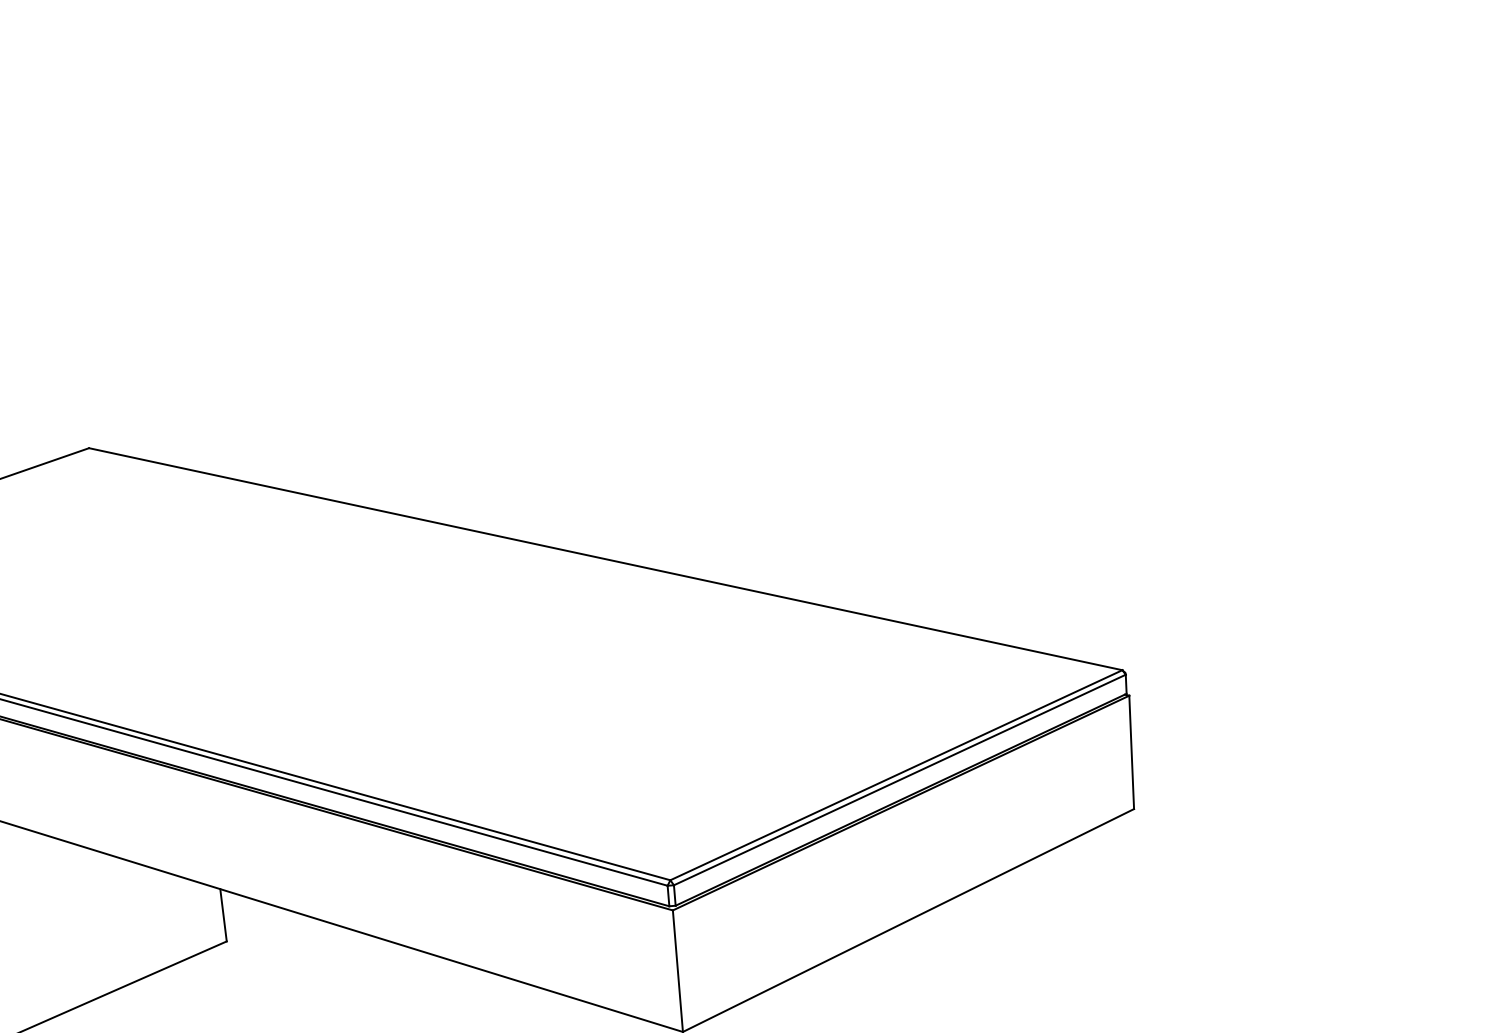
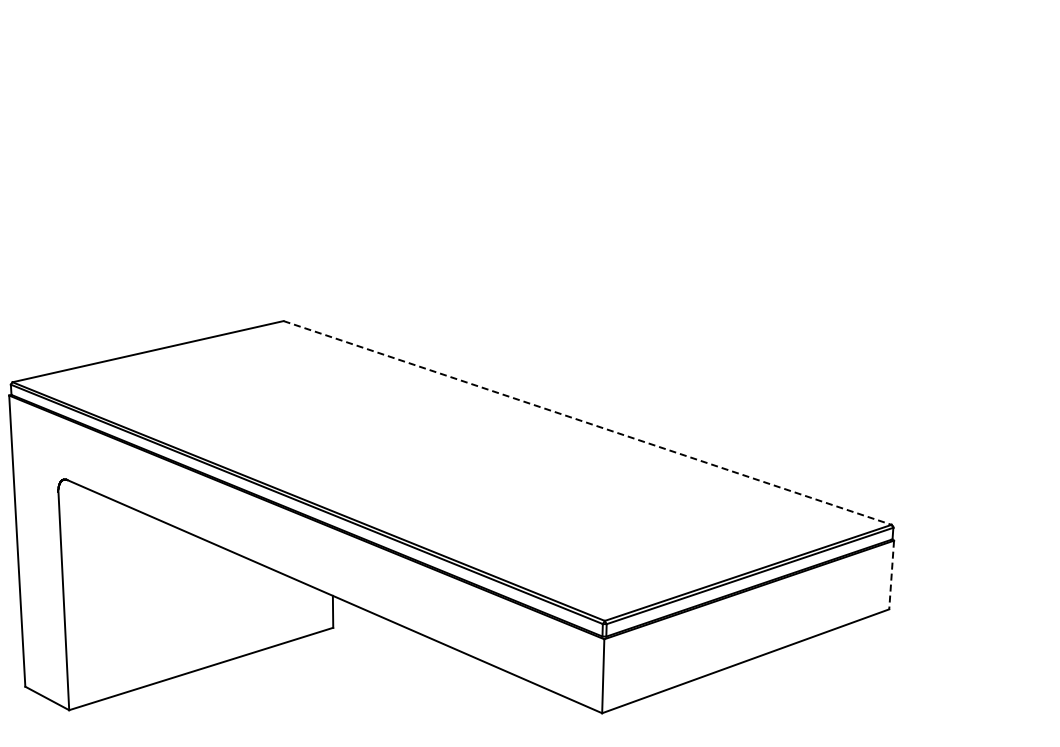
line: (605, 558) -> (587, 422), solid -> dashed
line: (1131, 753) -> (891, 575), solid -> dashed

